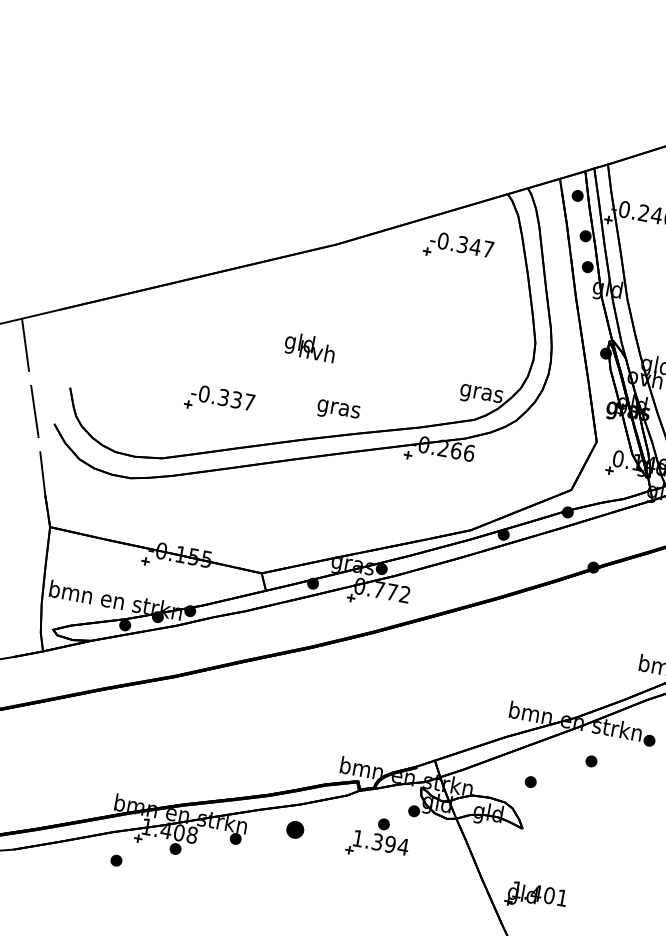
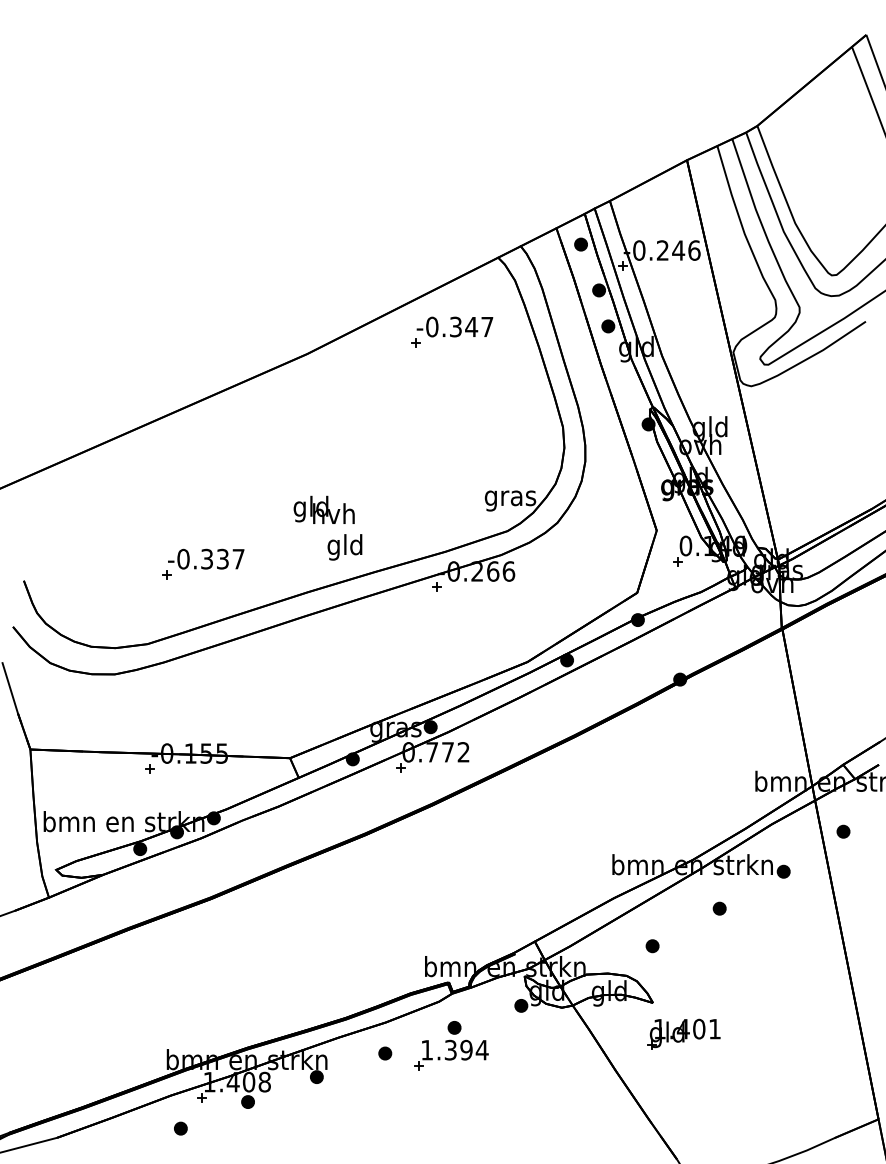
text: (309, 346) -> (323, 509), moved
text: (338, 408) -> (345, 547), gras -> gld
part: (295, 829) -> (385, 1053), size x0.62
part: (378, 838) -> (451, 1045), moved
part: (535, 896) -> (683, 1033), moved

